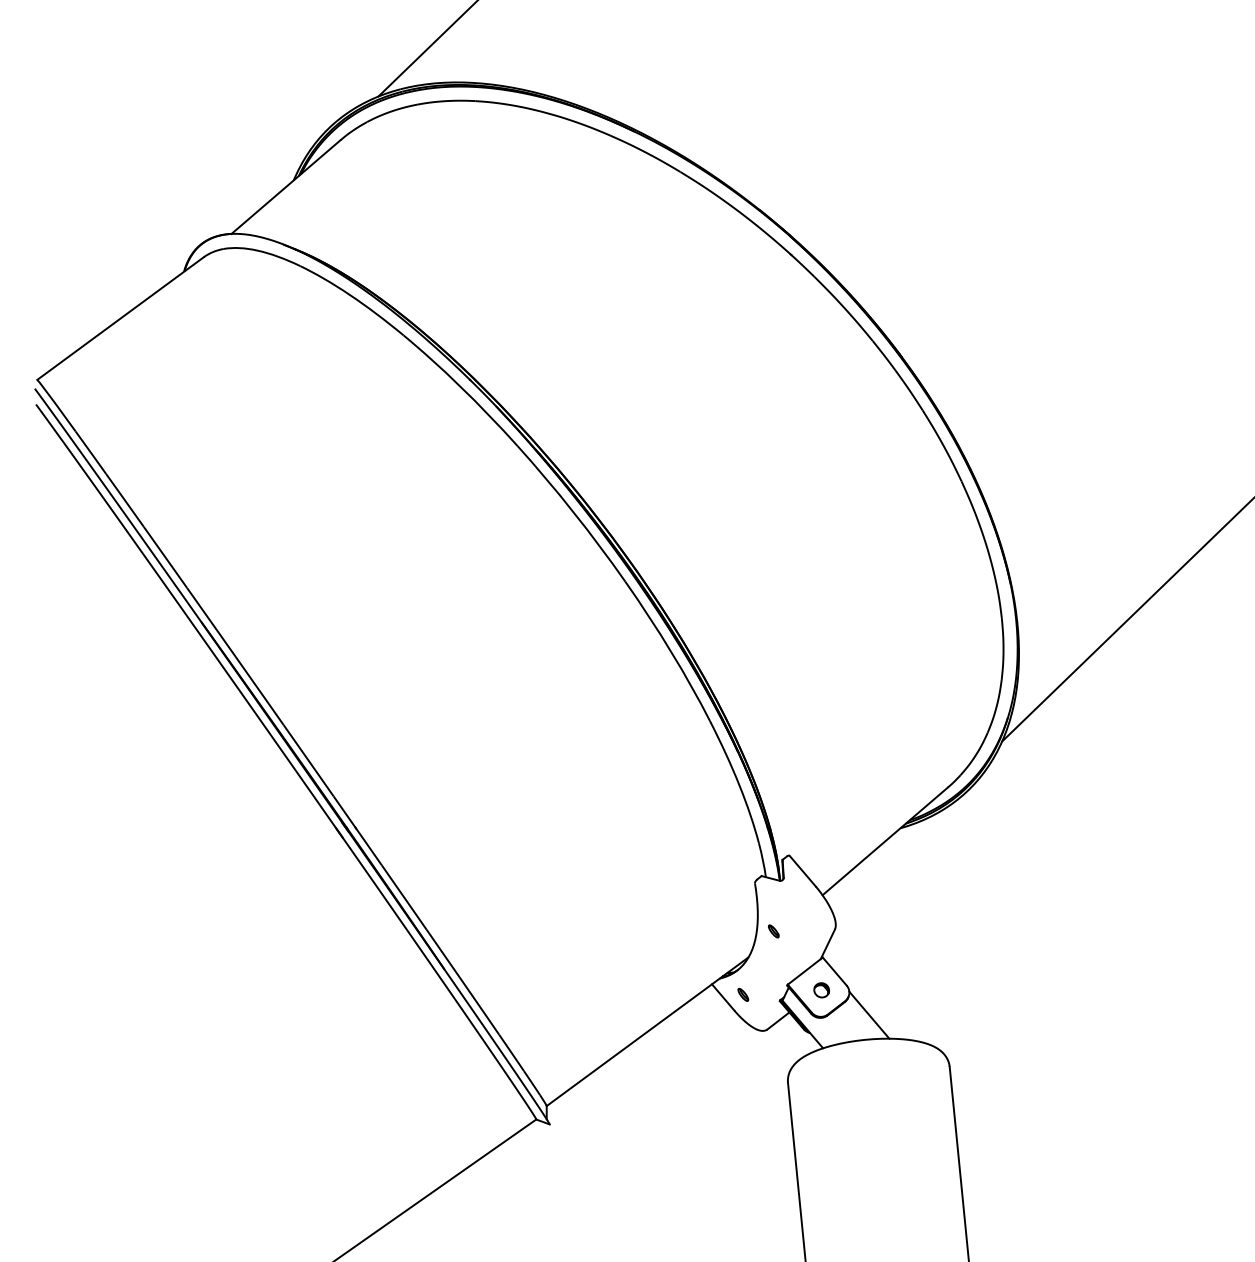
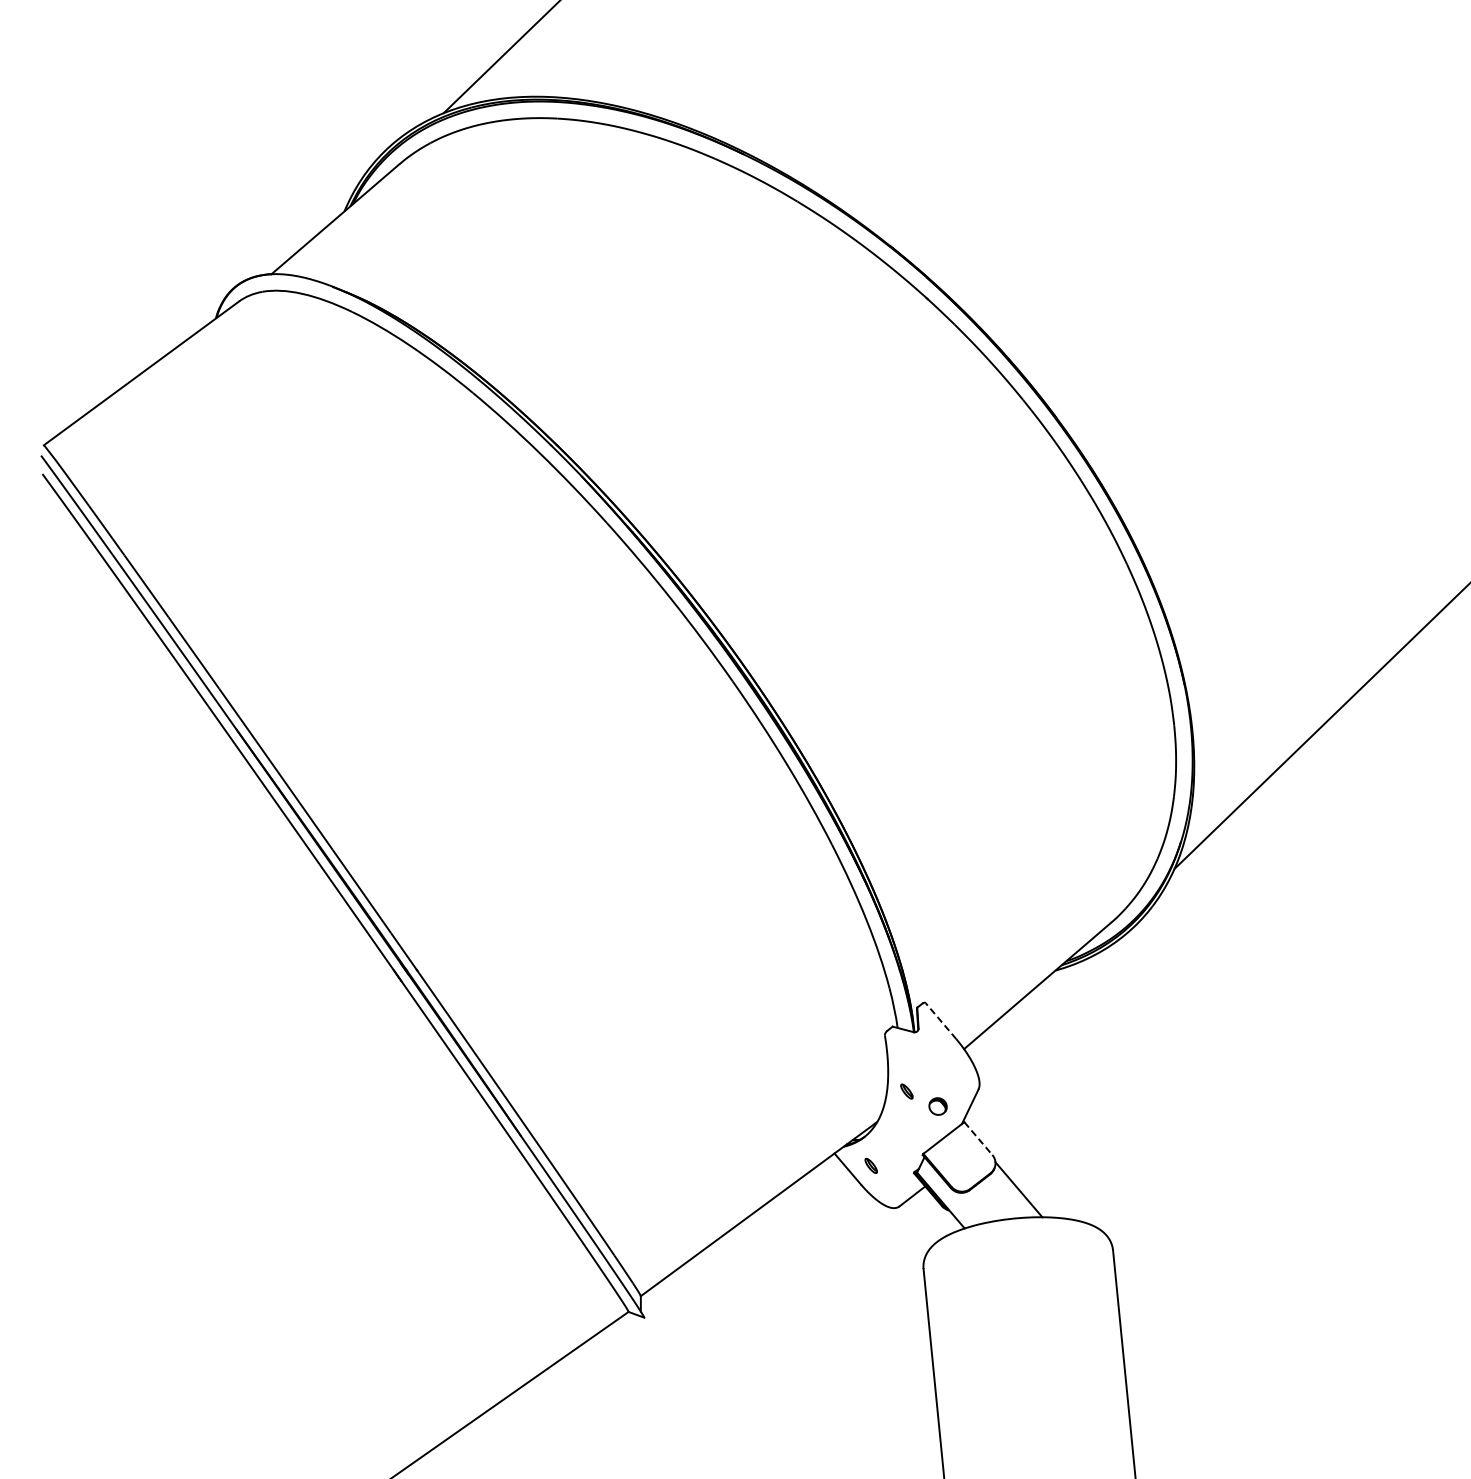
line: (802, 871) -> (940, 1021), solid -> dashed
line: (834, 971) -> (978, 1138), solid -> dashed
part: (821, 990) -> (937, 1106), moved

